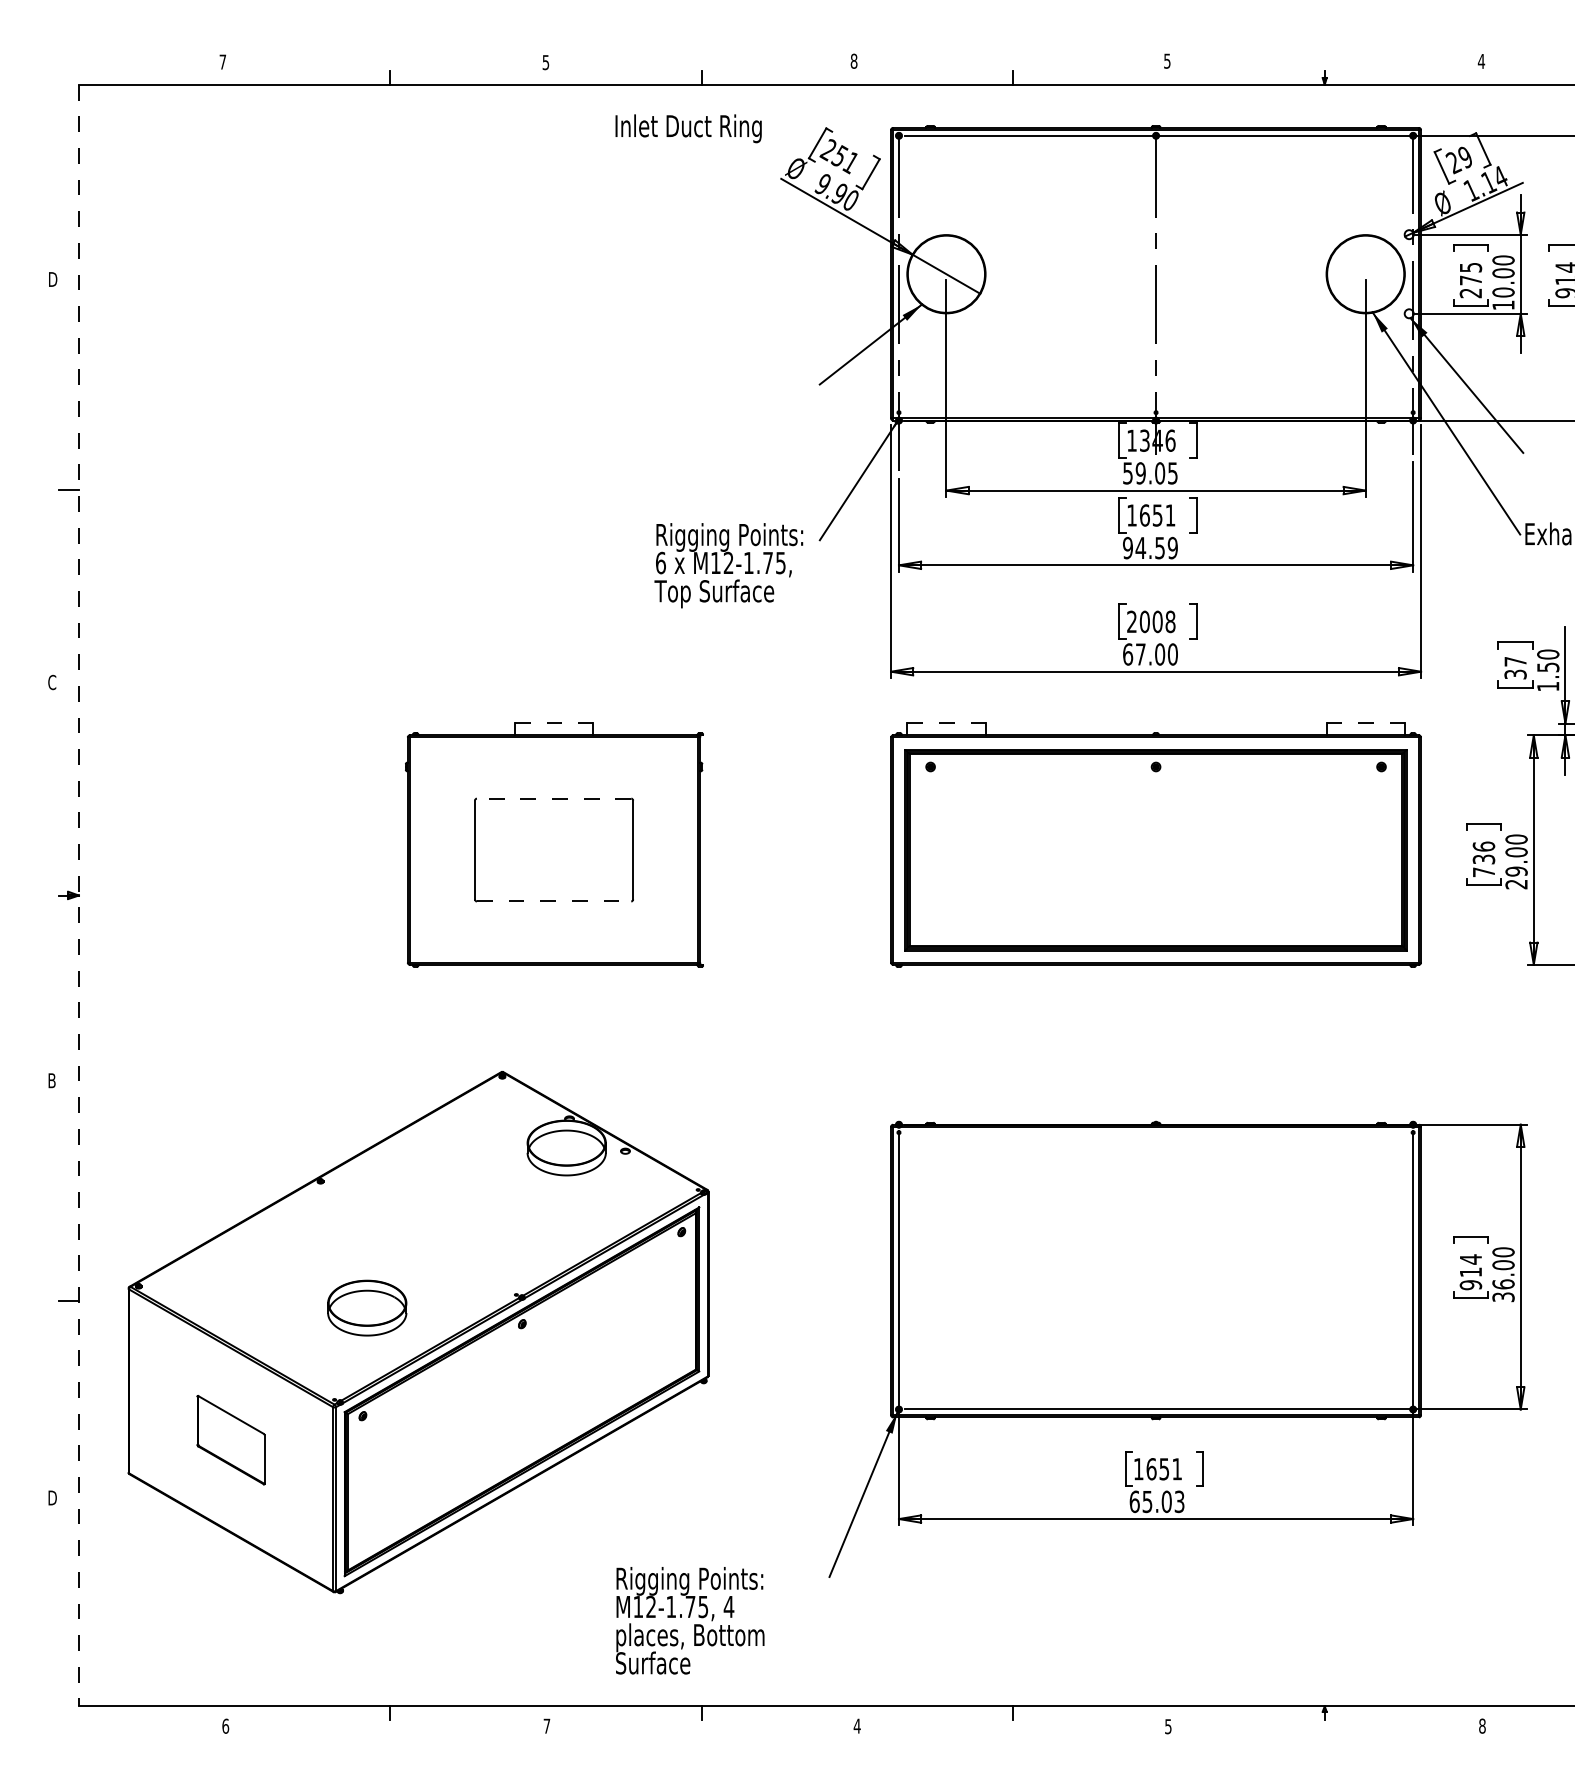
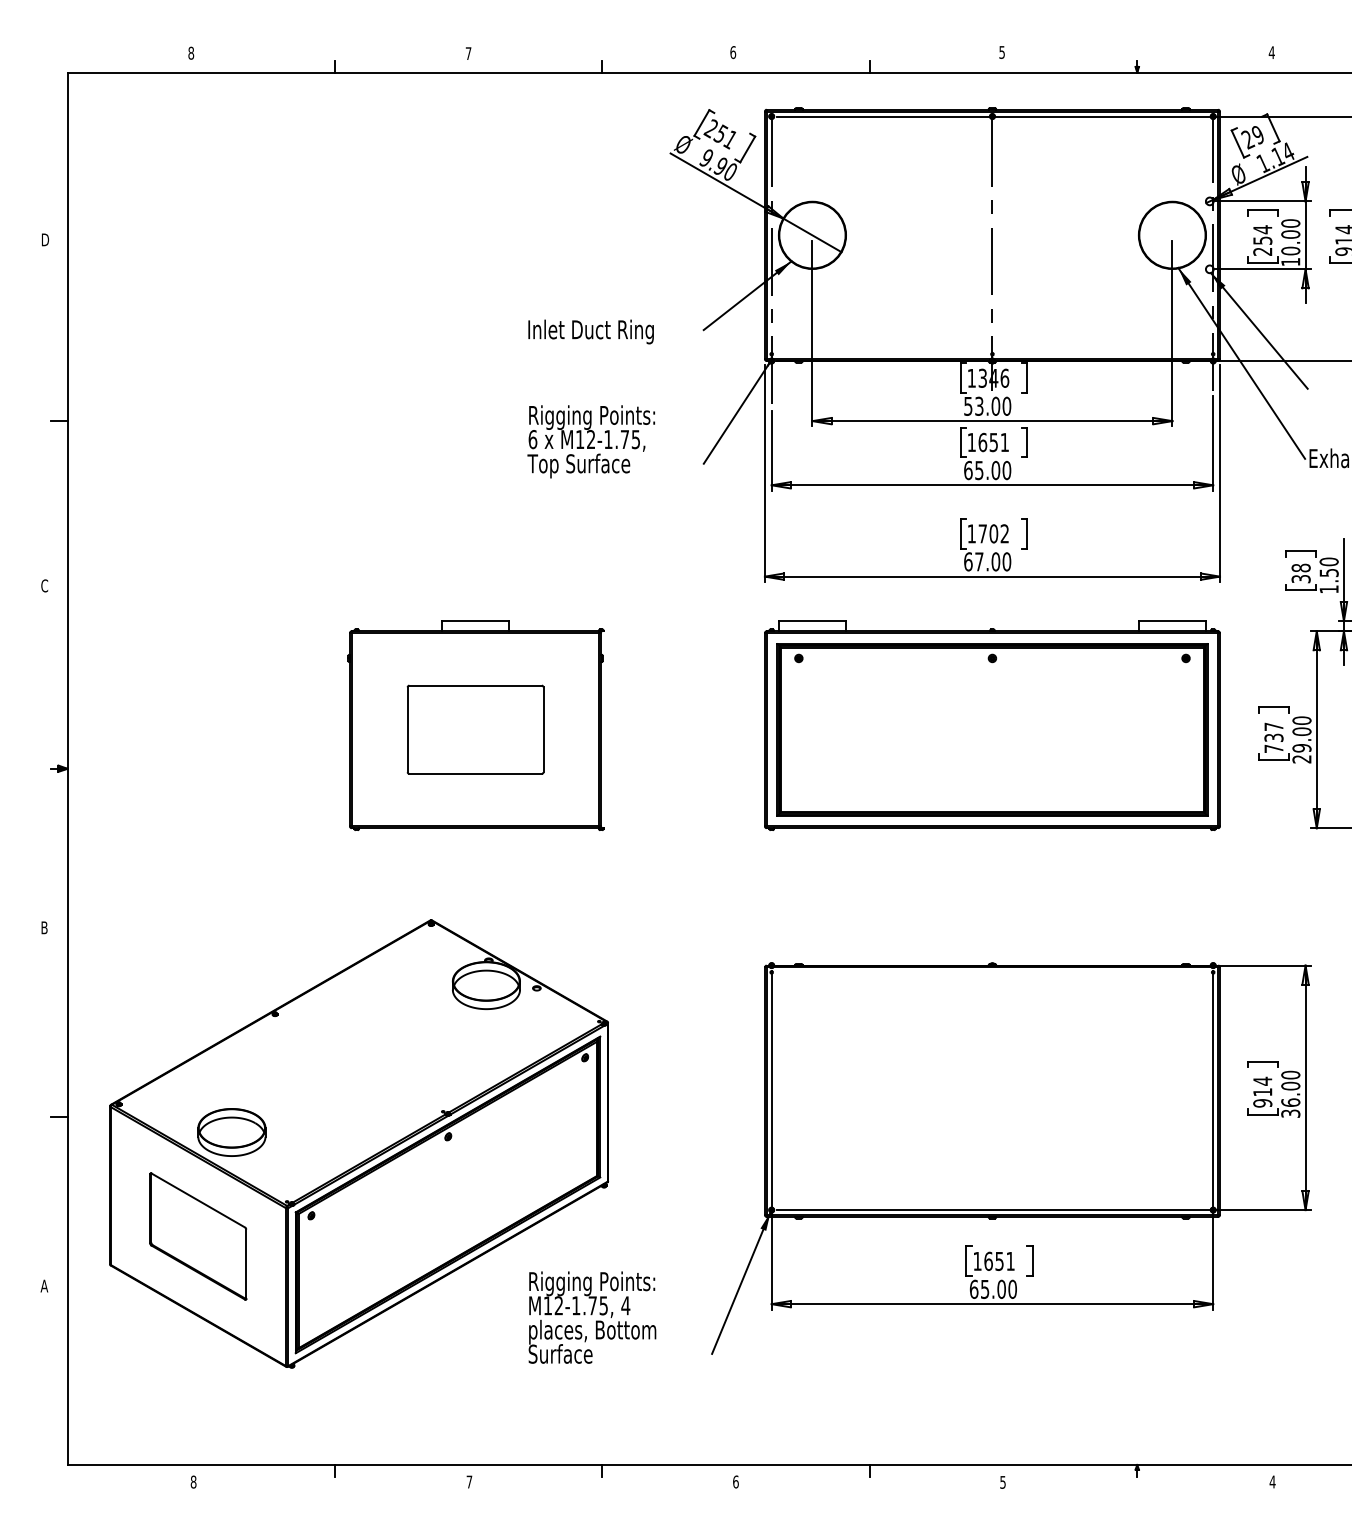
text: (853, 60) -> (732, 51), 8 -> 6
text: (222, 61) -> (190, 52), 7 -> 8
text: (545, 62) -> (468, 53), 5 -> 7
text: (688, 128) -> (590, 331), moved
text: (1471, 273) -> (1263, 234), 275 -> 254
text: (1156, 473) -> (992, 406), 59.05 -> 53.00
text: (1150, 547) -> (987, 469), 94.59 -> 65.00
text: (728, 565) -> (590, 441), moved
text: (1151, 621) -> (988, 533), 2008 -> 1702
text: (1515, 661) -> (1301, 567), 37 -> 38
line: (554, 723) -> (475, 621), dashed -> solid
line: (946, 723) -> (812, 621), dashed -> solid
line: (1366, 723) -> (1173, 621), dashed -> solid
line: (553, 798) -> (475, 685), dashed -> solid
text: (1483, 846) -> (1273, 726), 736 -> 737
line: (78, 895) -> (67, 768), dashed -> solid
line: (554, 901) -> (475, 773), dashed -> solid
part: (367, 1307) -> (232, 1131), moved
part: (230, 1439) -> (197, 1235), size x1.67
text: (51, 1497) -> (44, 1285), D -> A
text: (1179, 1501) -> (1012, 1289), 65.03 -> 65.00
text: (690, 1620) -> (592, 1317), moved
text: (225, 1725) -> (193, 1481), 6 -> 8
text: (856, 1725) -> (735, 1481), 4 -> 6
text: (1481, 1725) -> (1271, 1481), 8 -> 4

